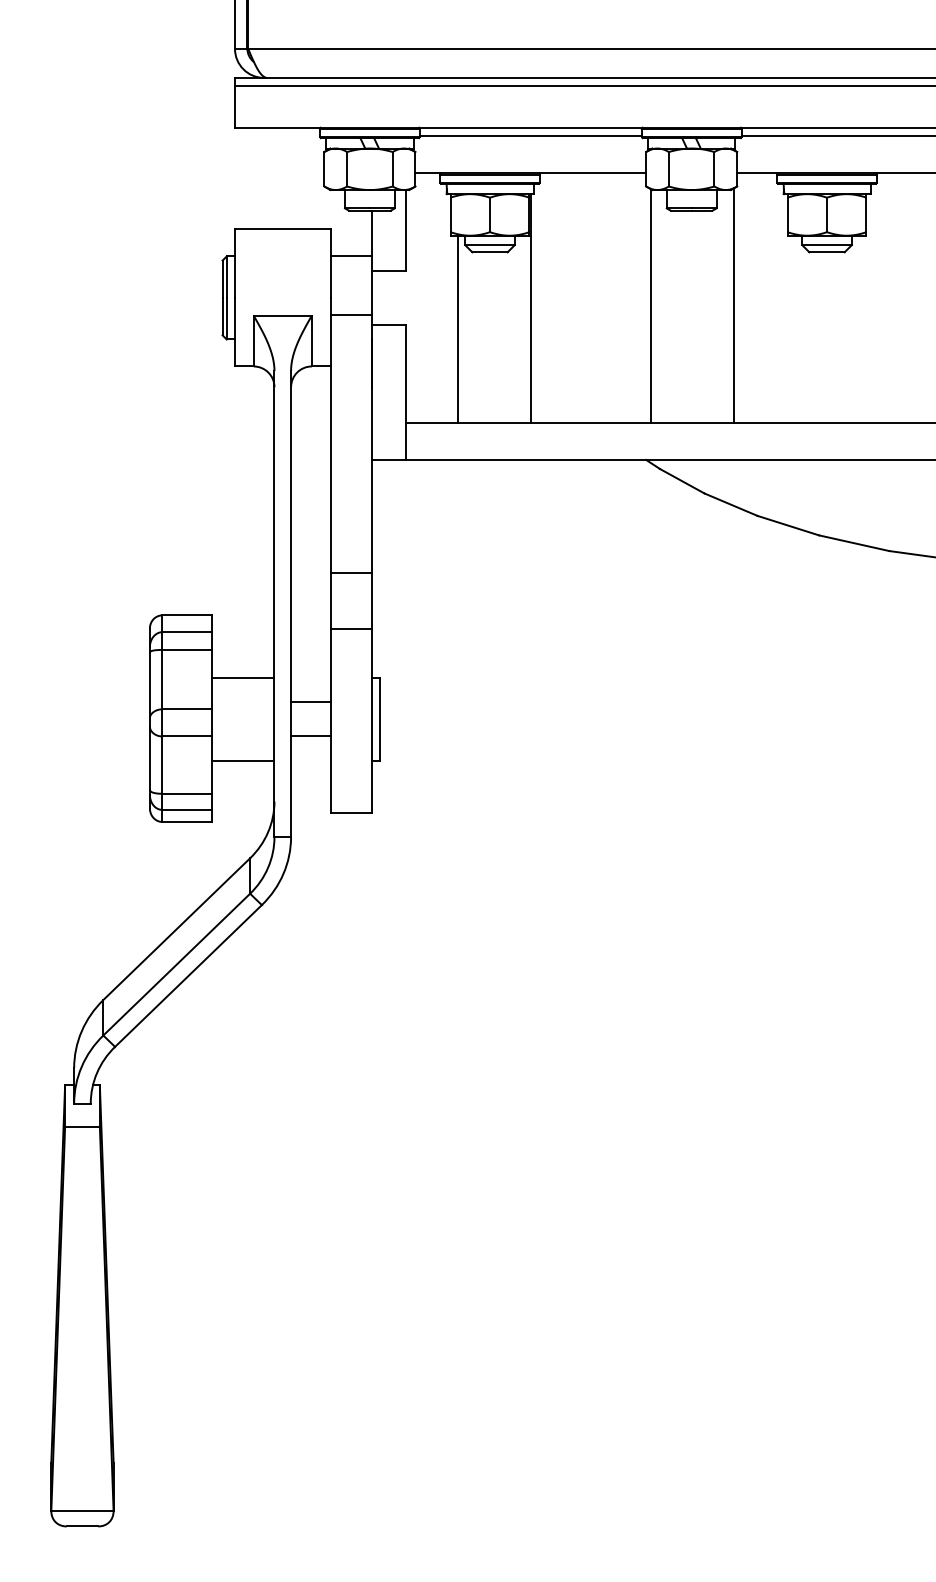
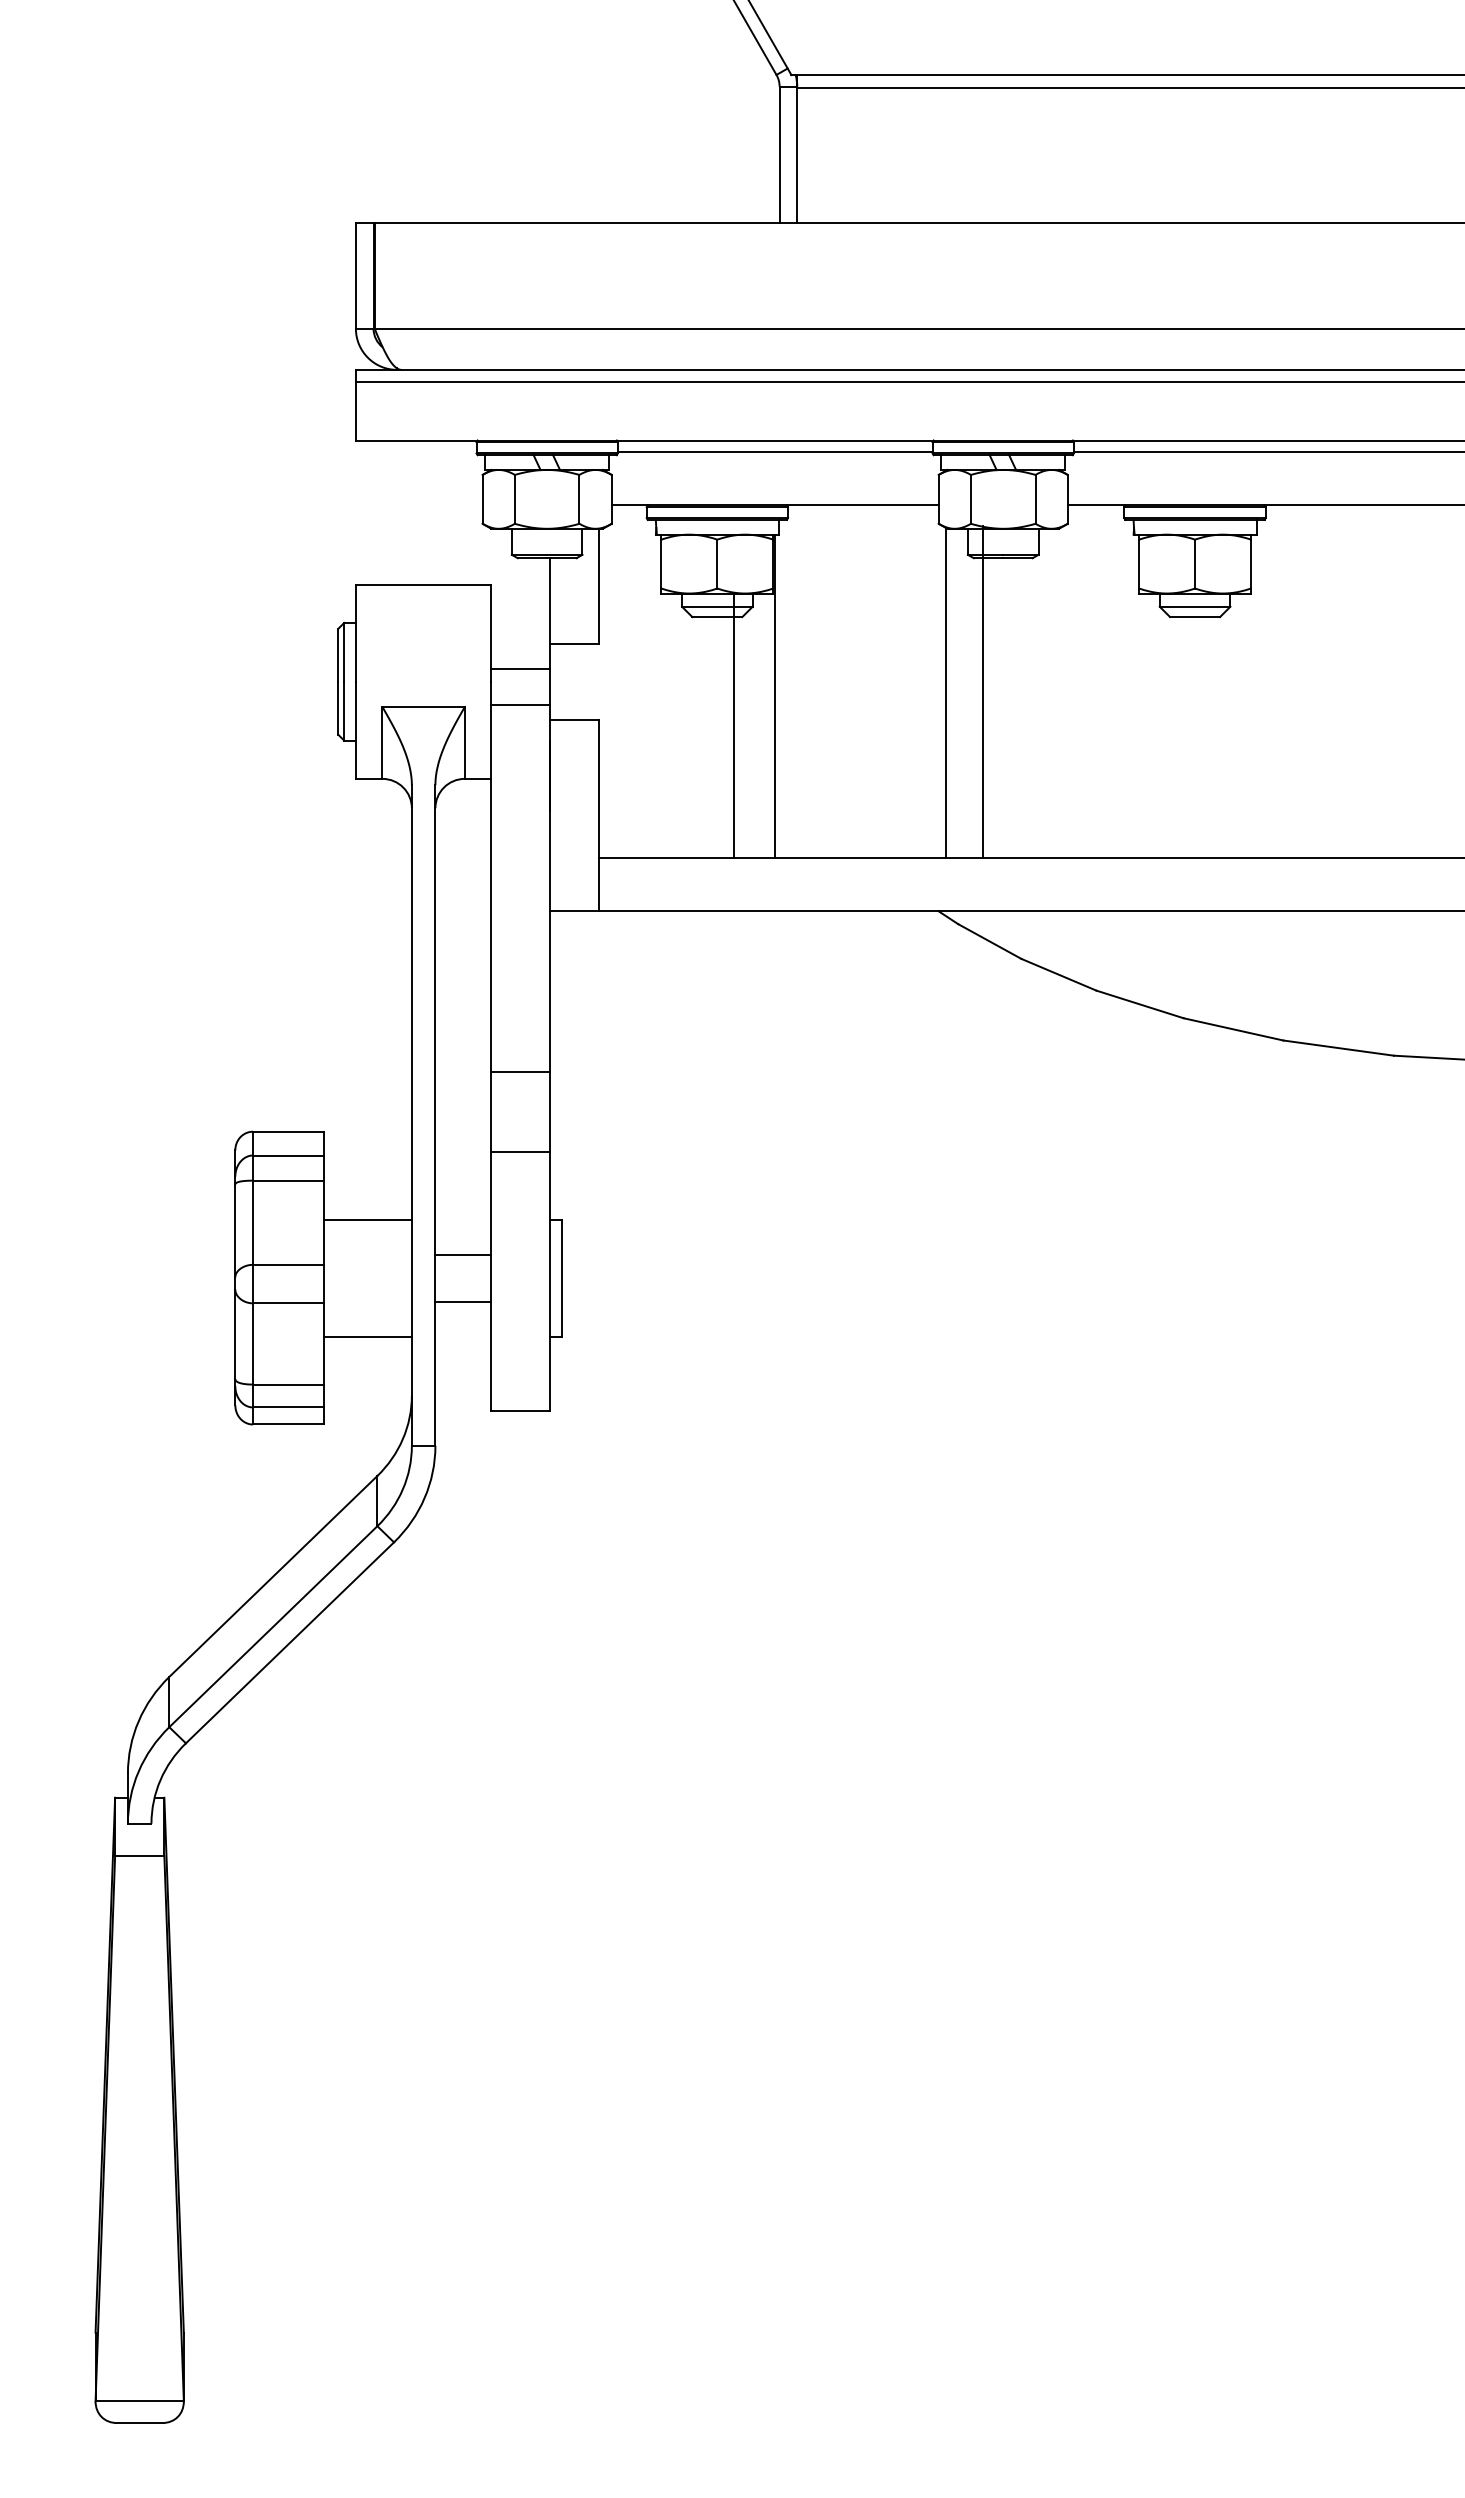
line: (351, 256) -> (520, 668), moved
line: (734, 305) -> (982, 692), moved
line: (457, 328) -> (733, 725), moved

